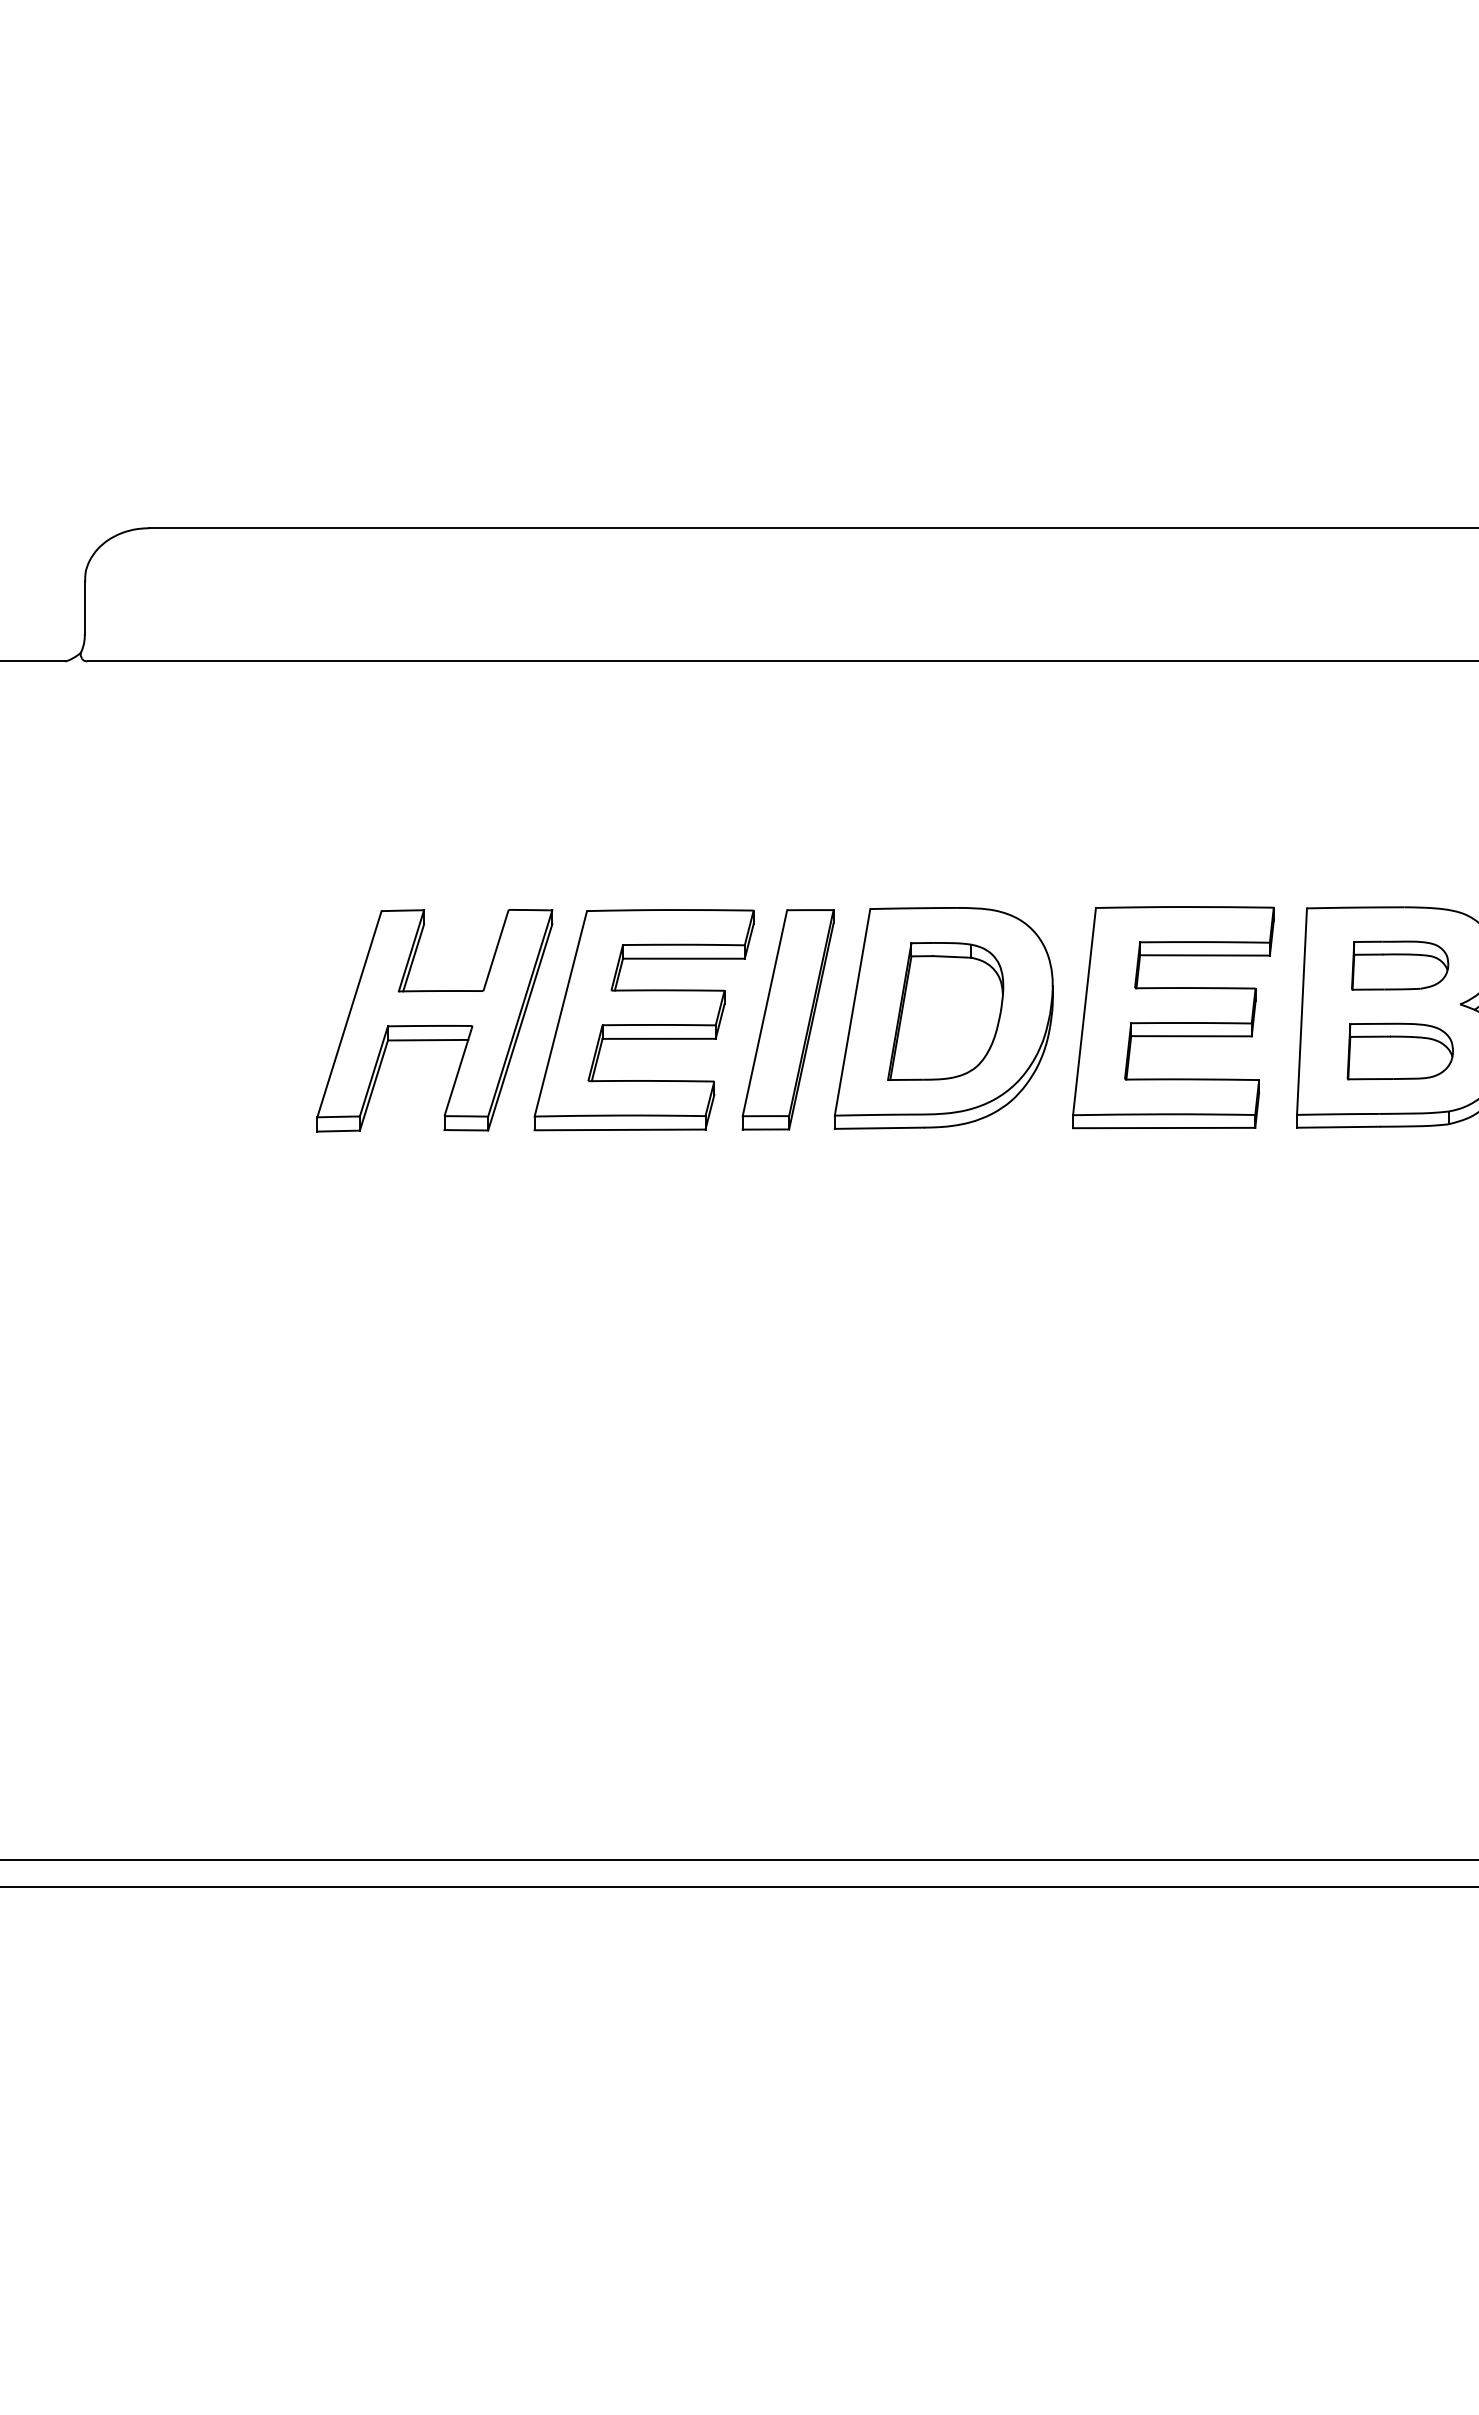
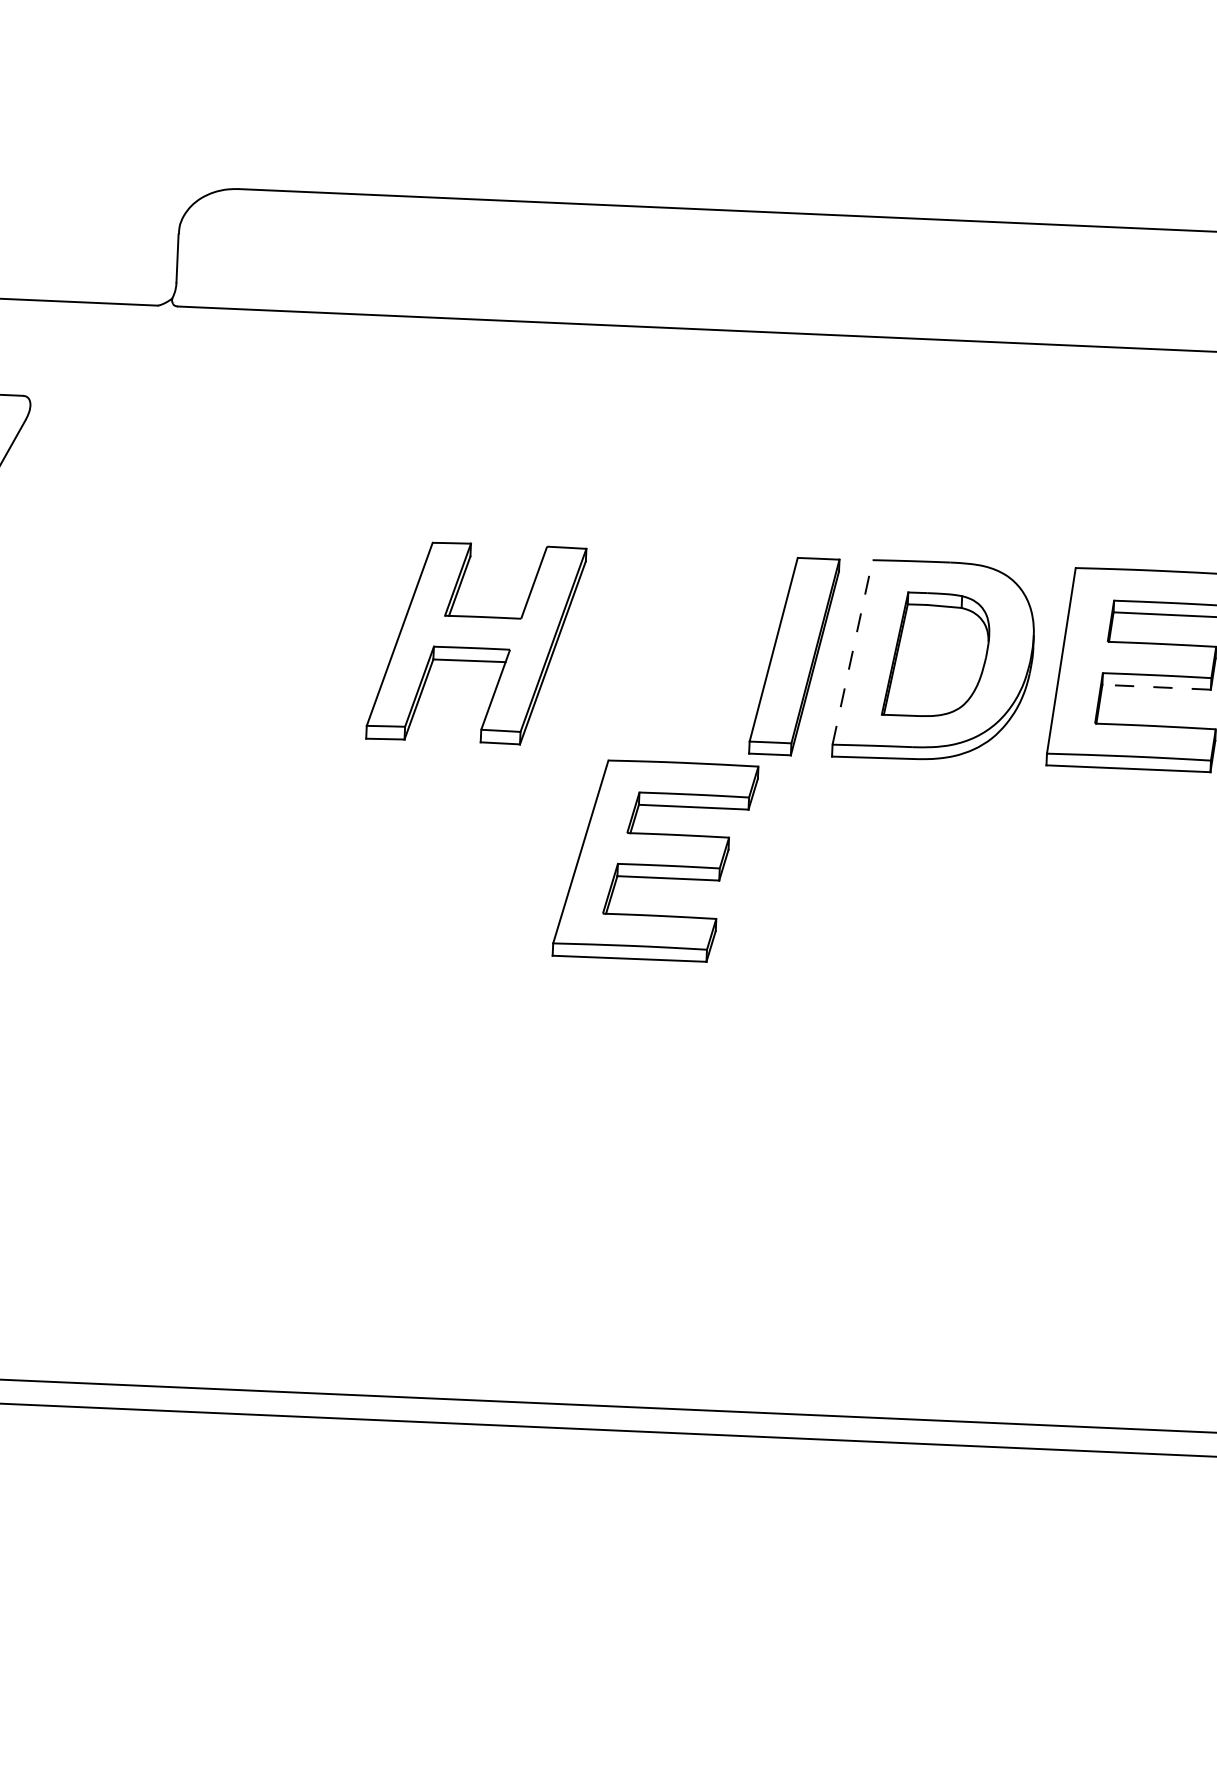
line: (852, 1012) -> (852, 652), solid -> dashed
part: (643, 1020) -> (654, 861), moved
line: (1190, 1036) -> (1155, 687), solid -> dashed

